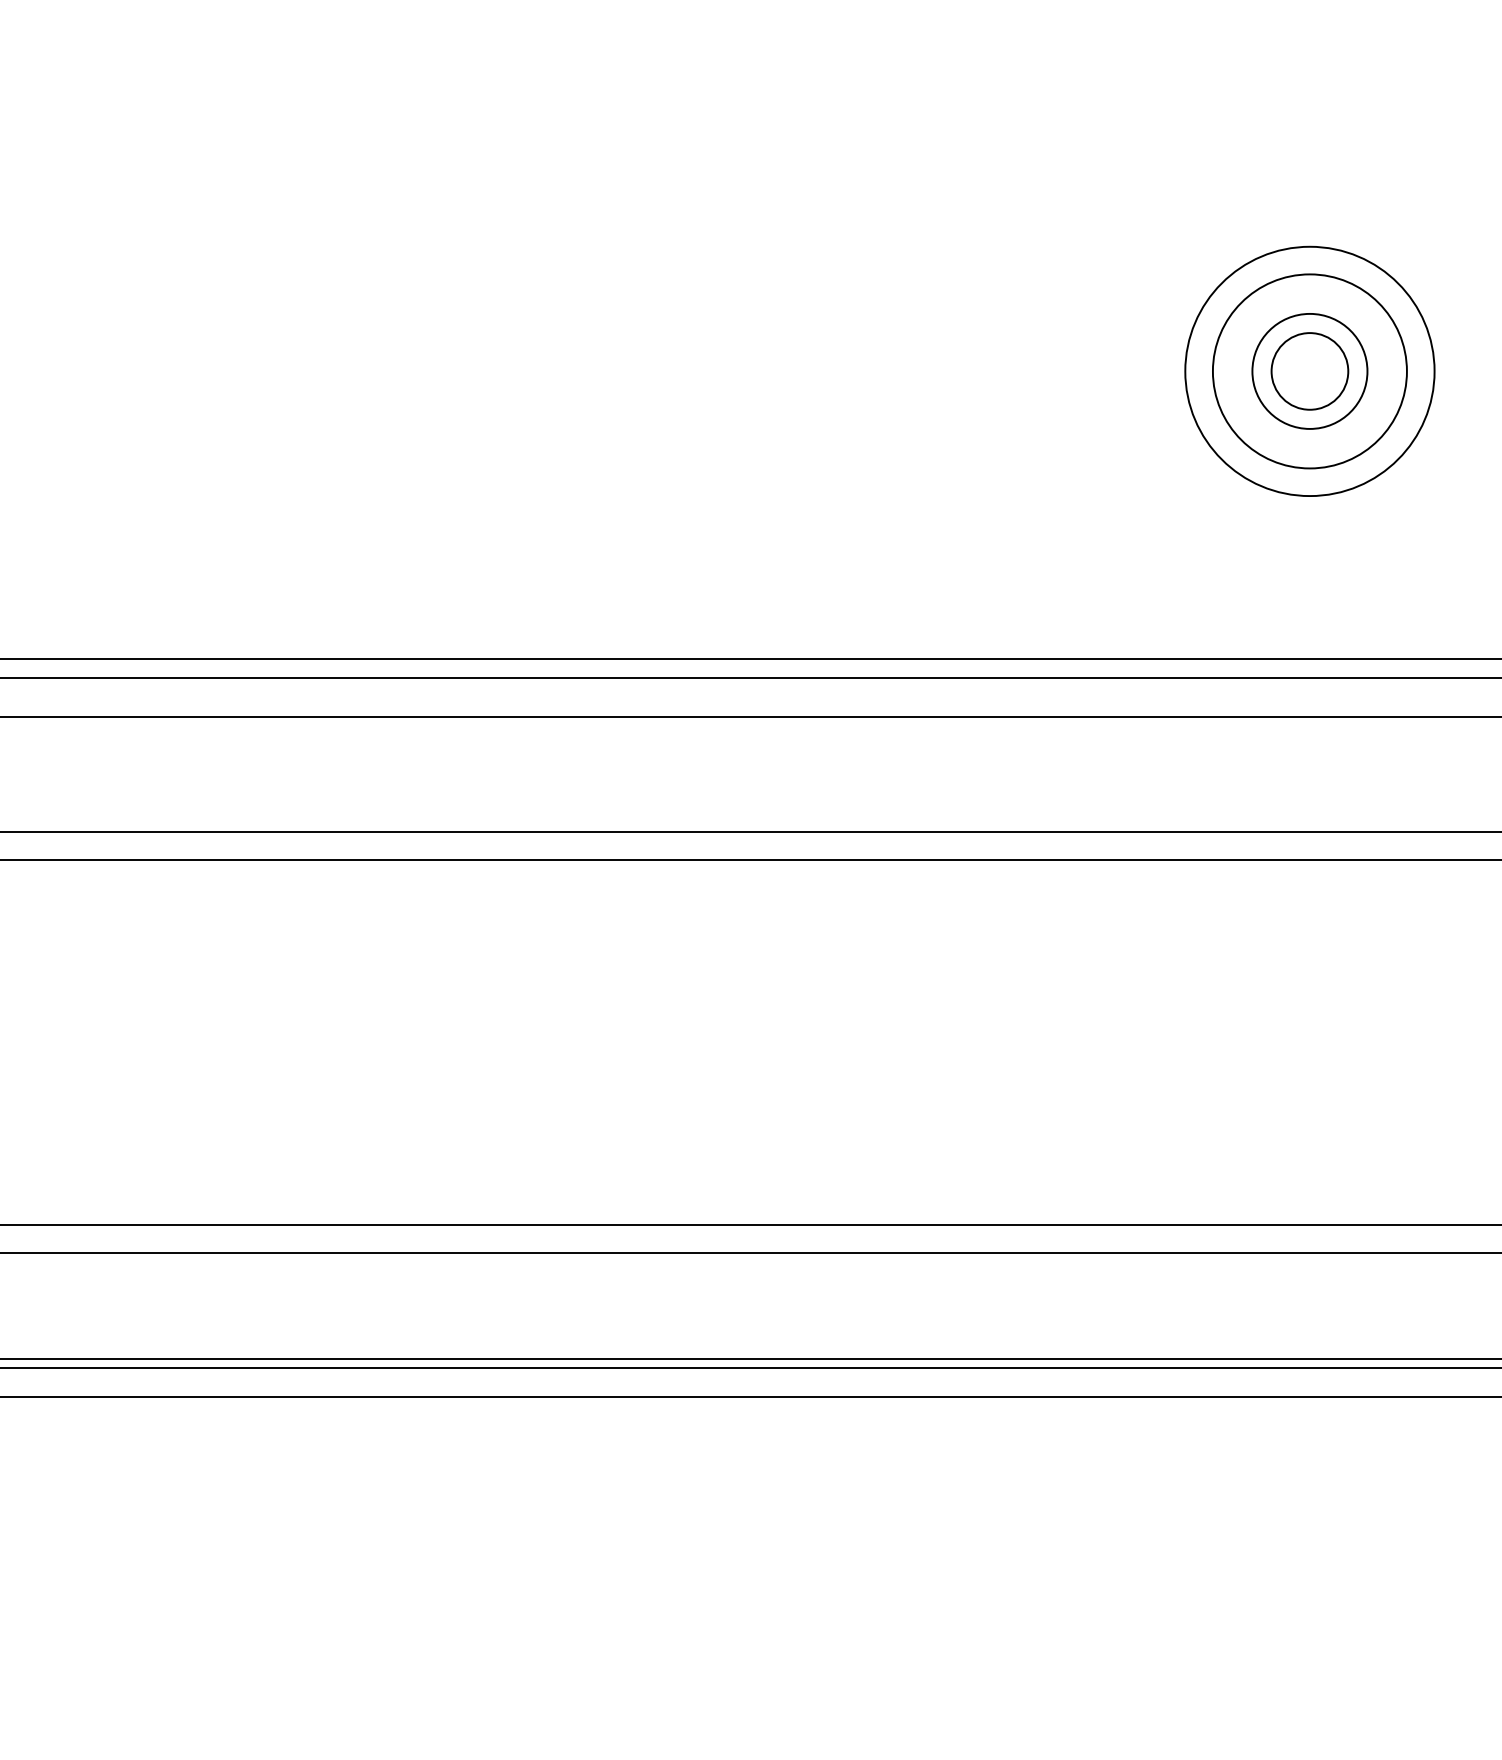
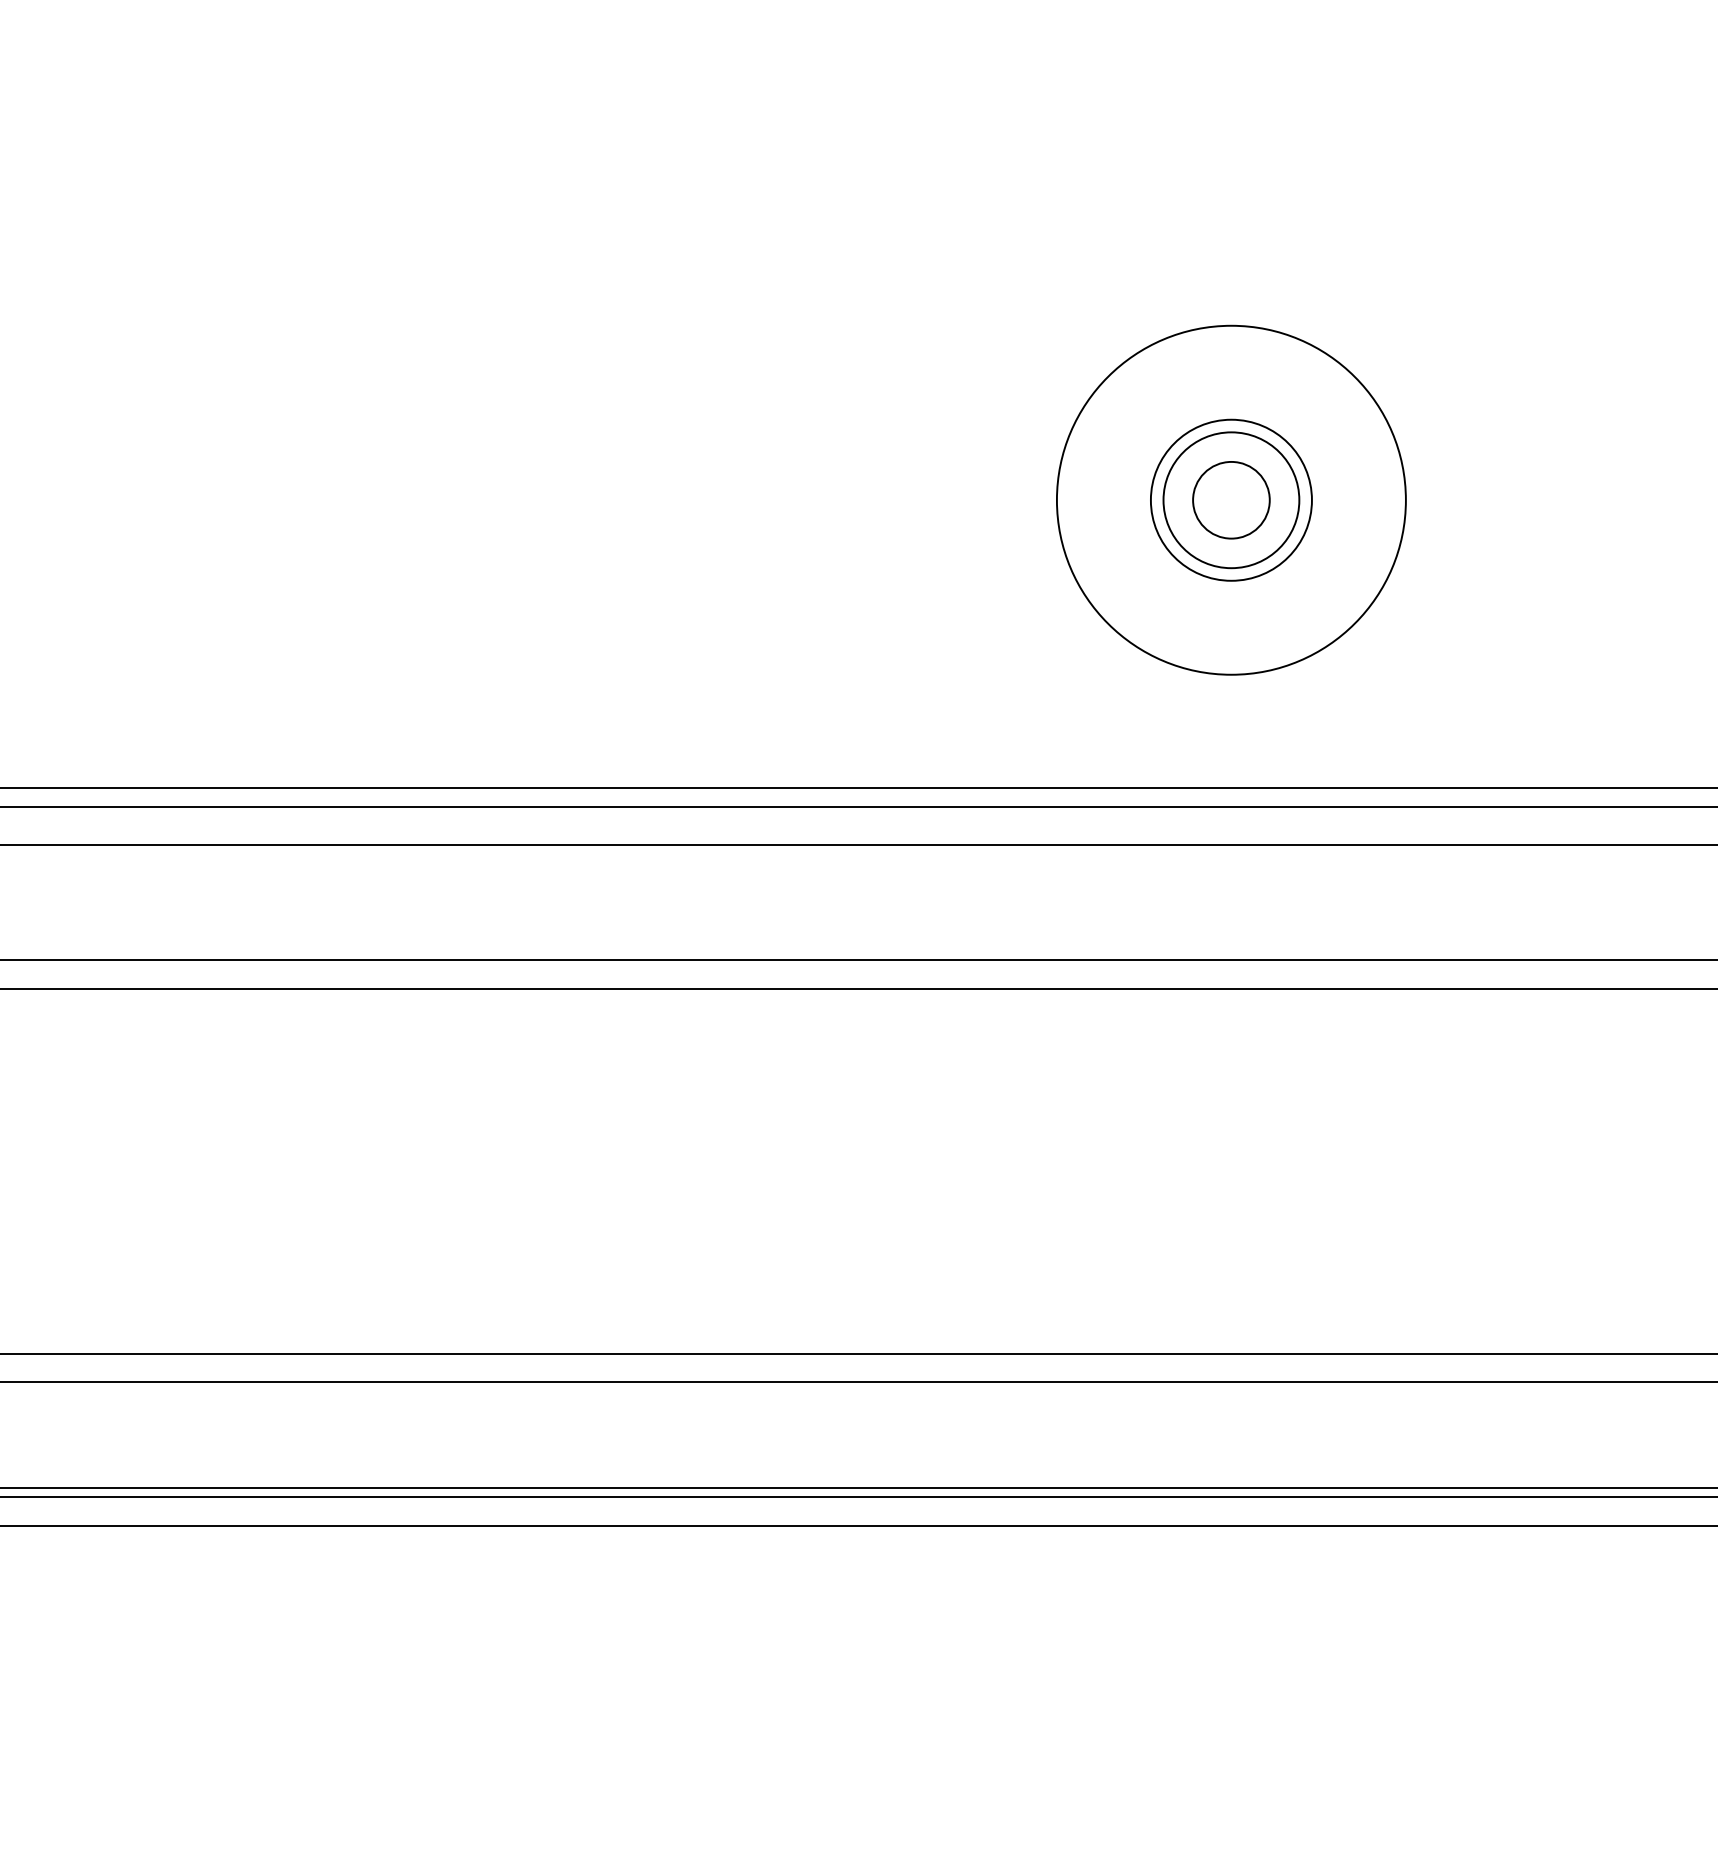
circle: (1309, 370) -> (1230, 499), size x1.4
circle: (1310, 370) -> (1231, 499), size x1.4
circle: (1310, 371) -> (1231, 500), size x0.7

